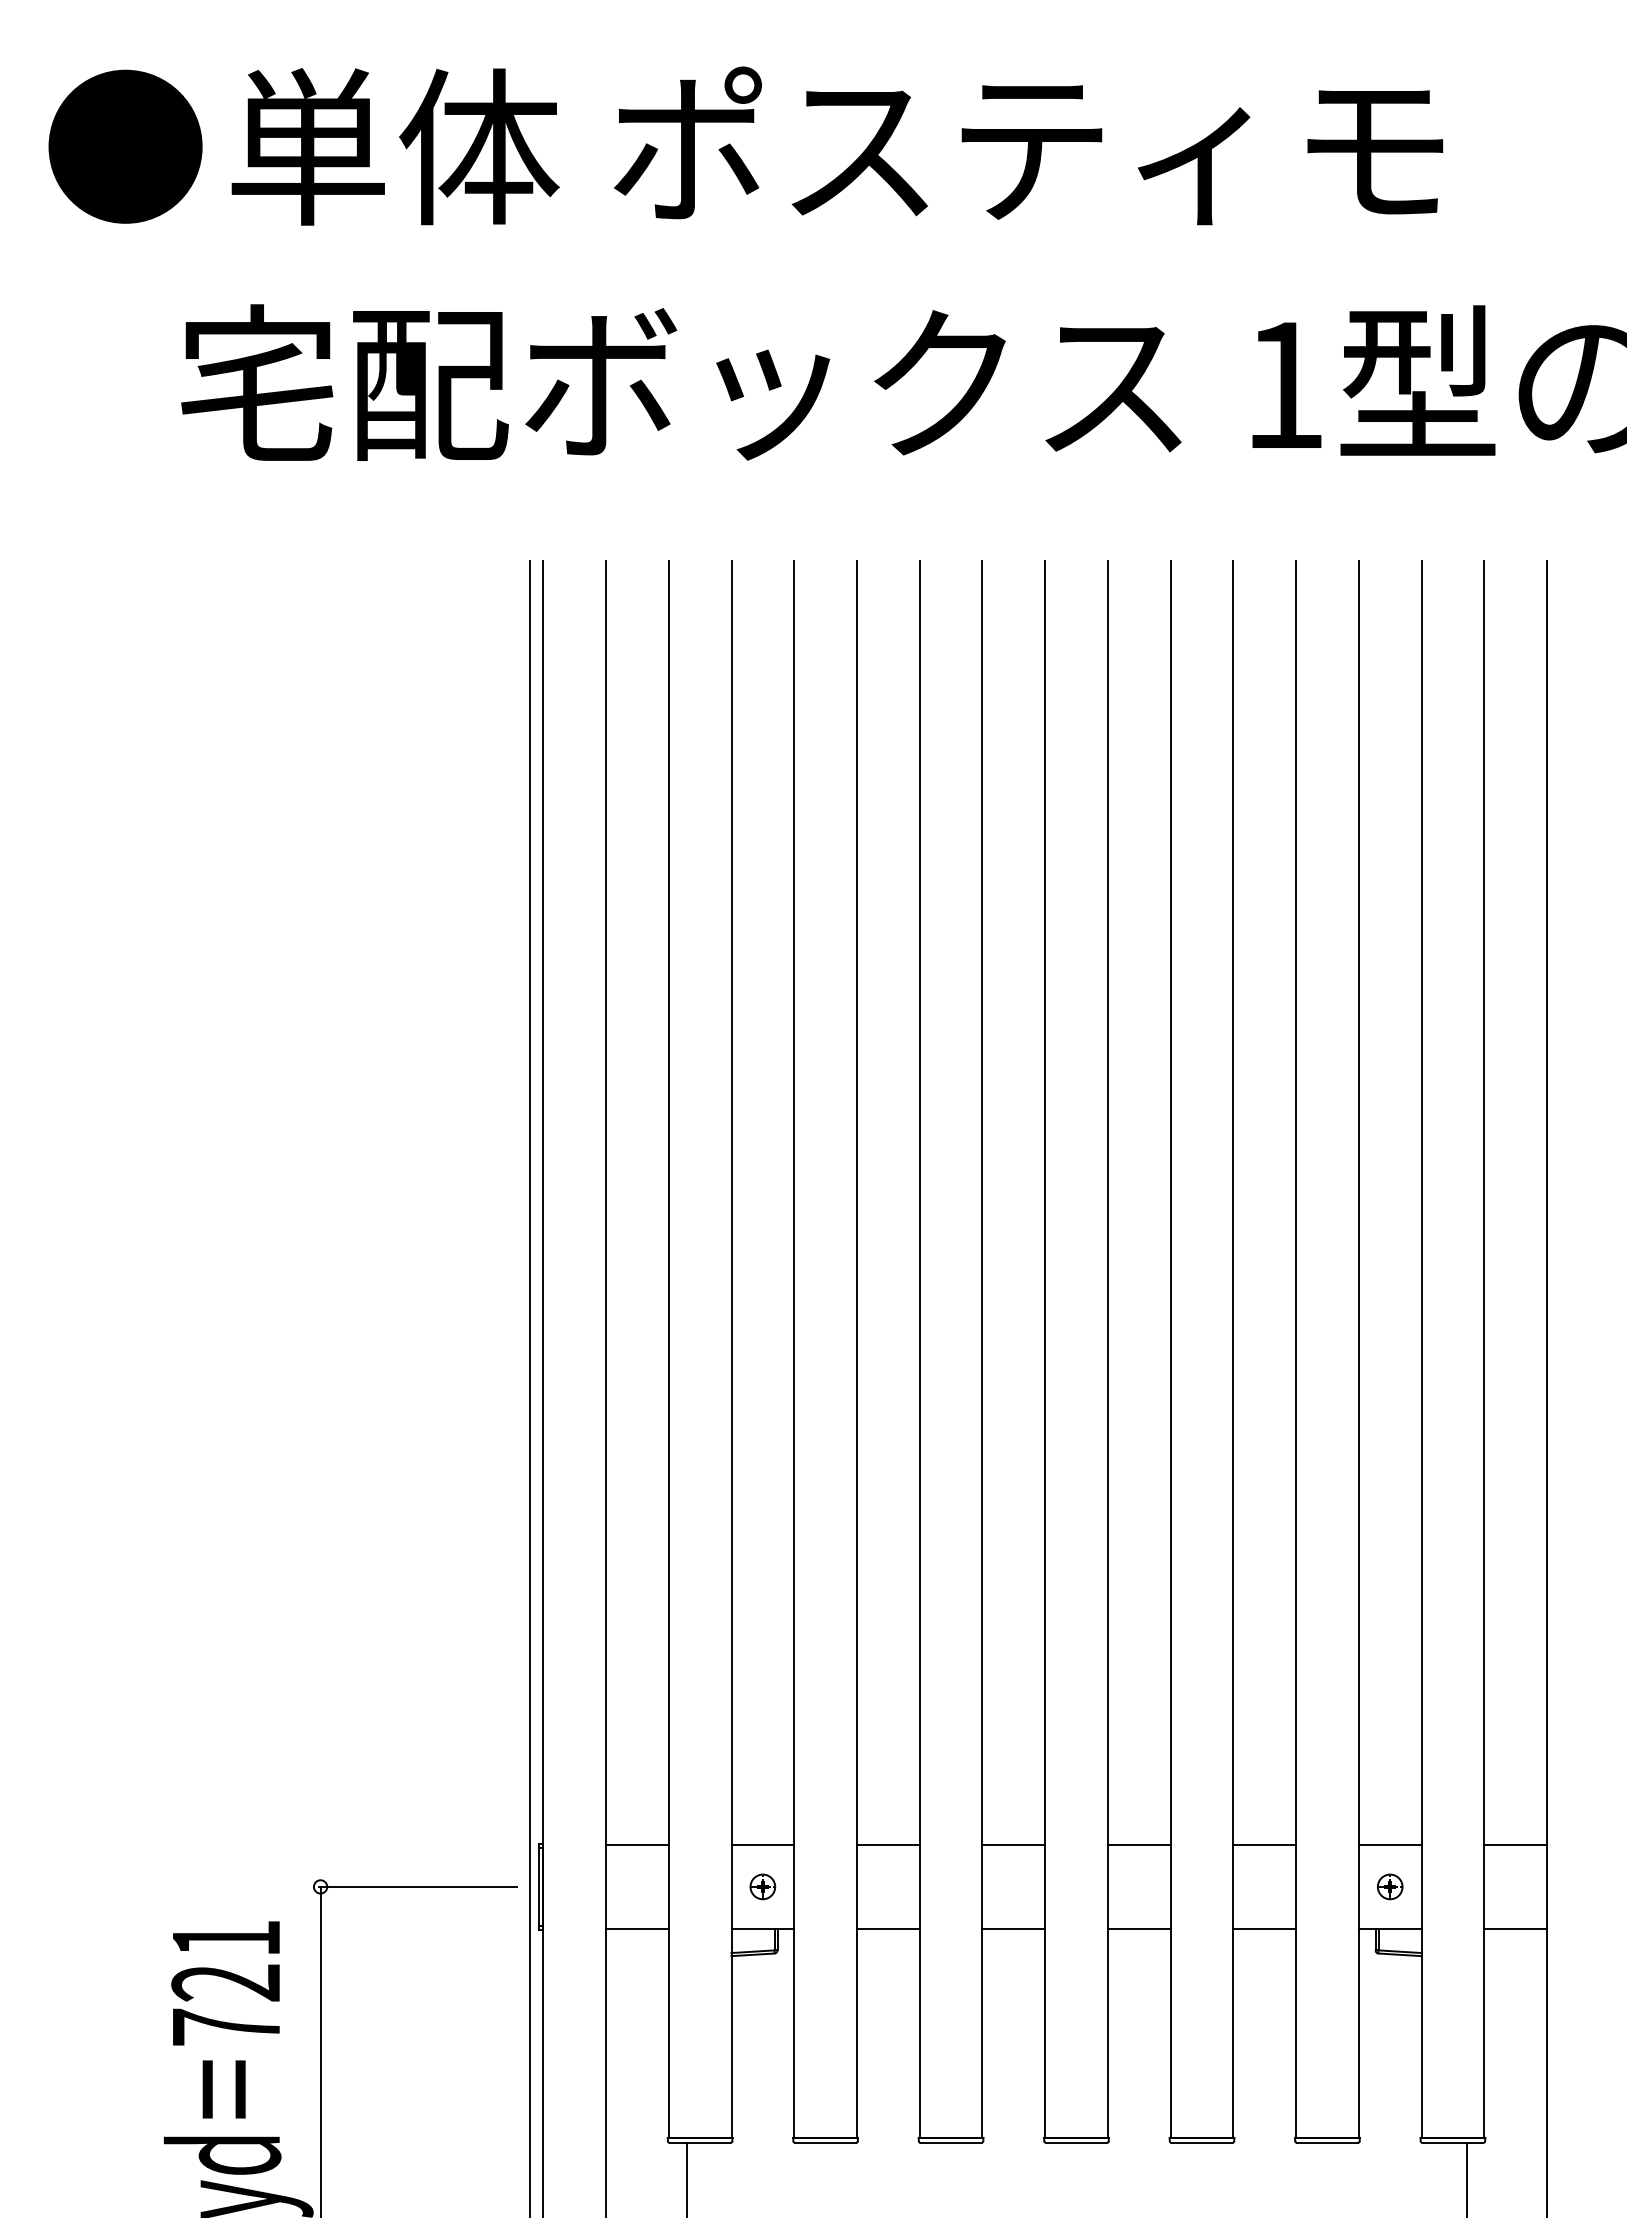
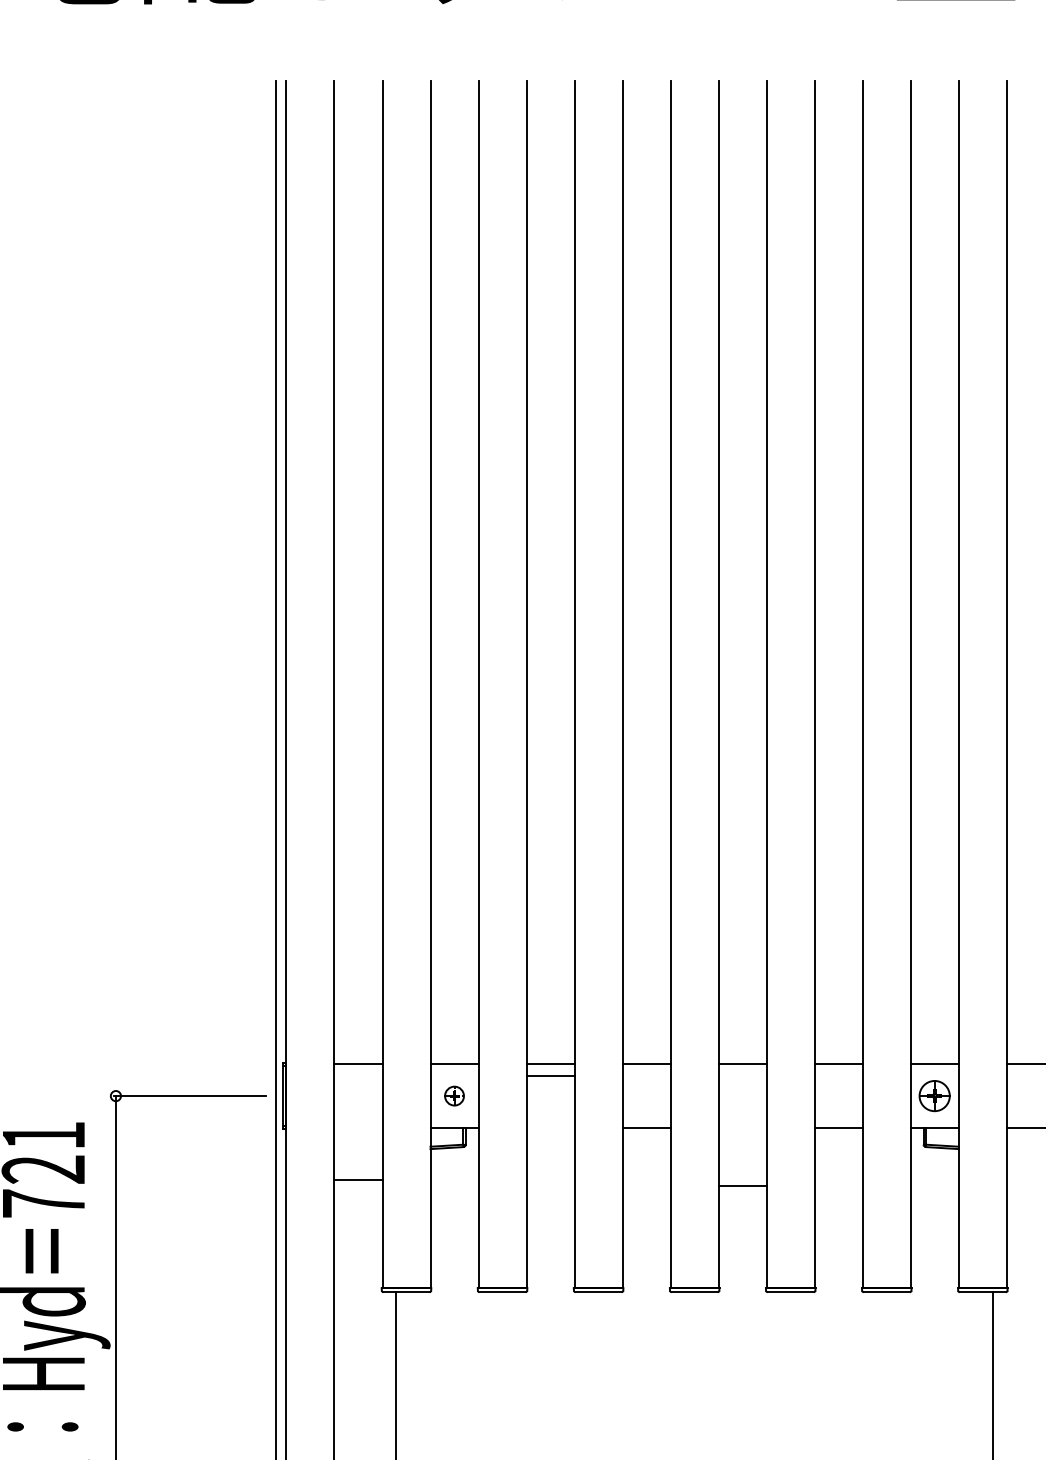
part: (1390, 1886) -> (935, 1095), size x1.6
line: (637, 1928) -> (358, 1179), moved
line: (887, 1928) -> (549, 1075), moved
line: (1138, 1928) -> (742, 1185), moved

